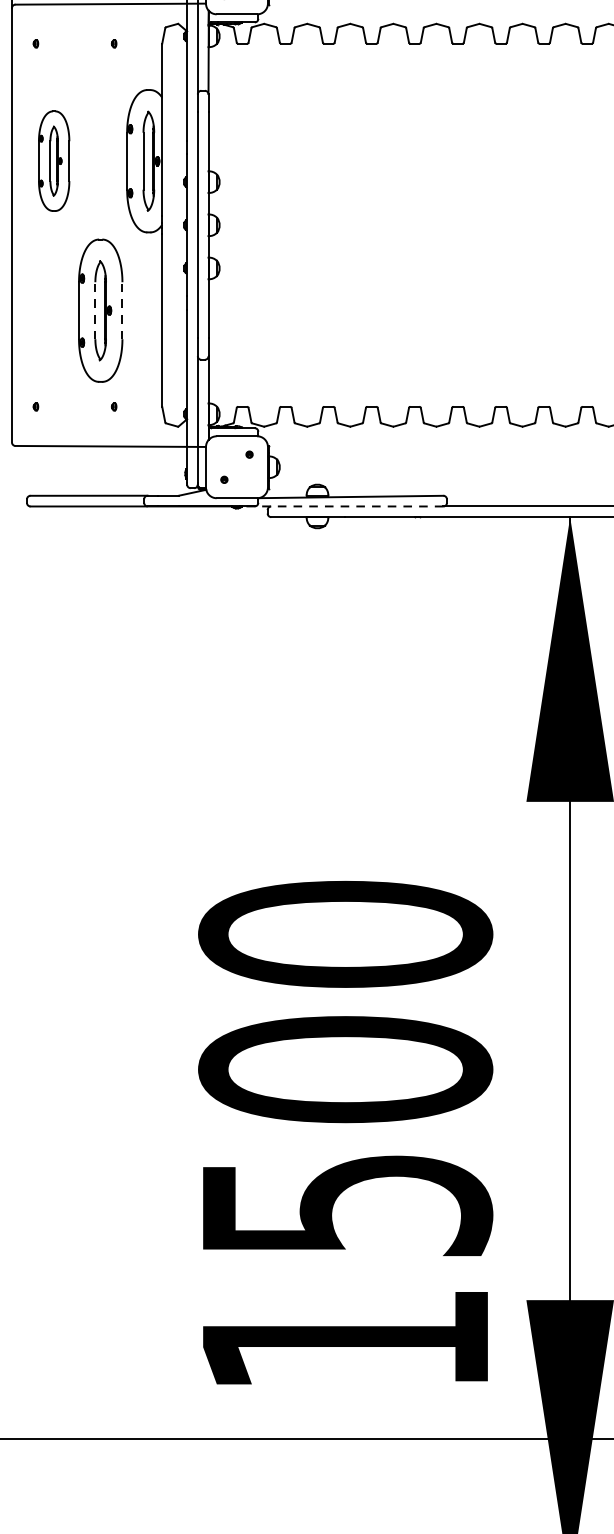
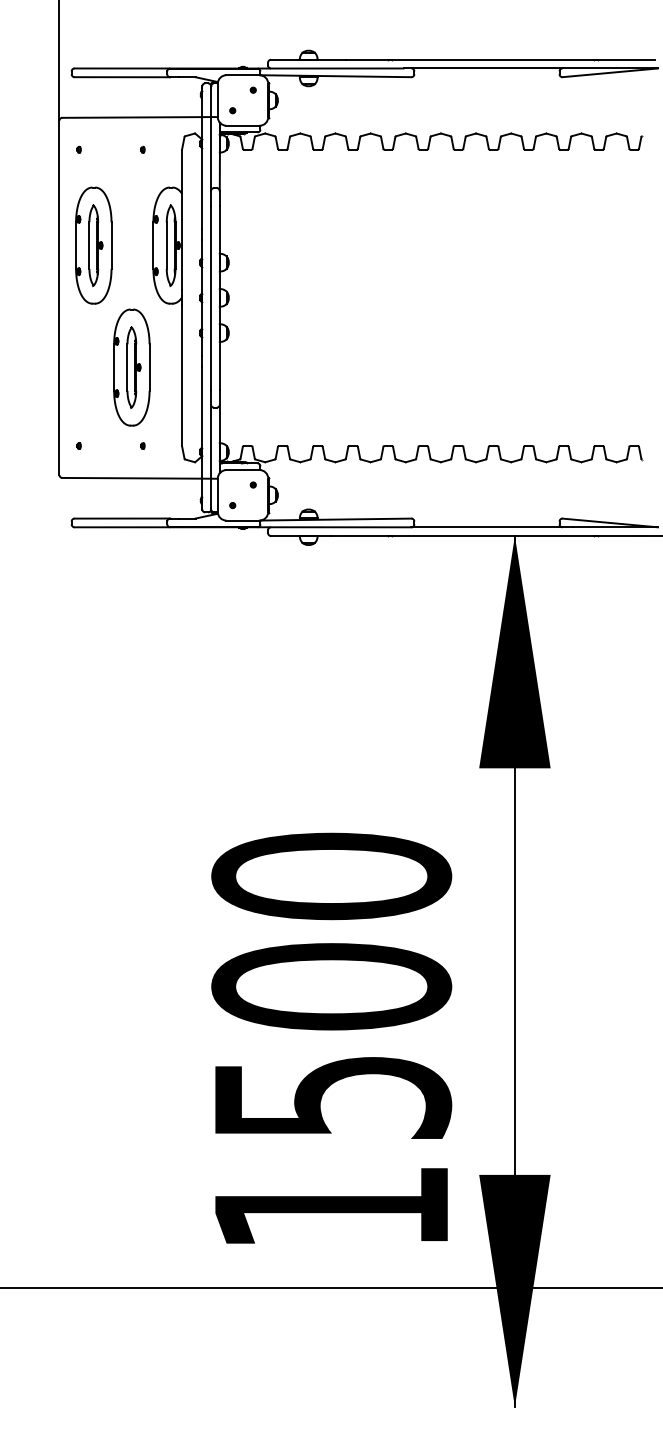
part: (53, 161) -> (93, 245), size x1.43
line: (95, 310) -> (127, 367), dashed -> solid
line: (122, 310) -> (149, 367), dashed -> solid
line: (341, 506) -> (328, 527), dashed -> solid

